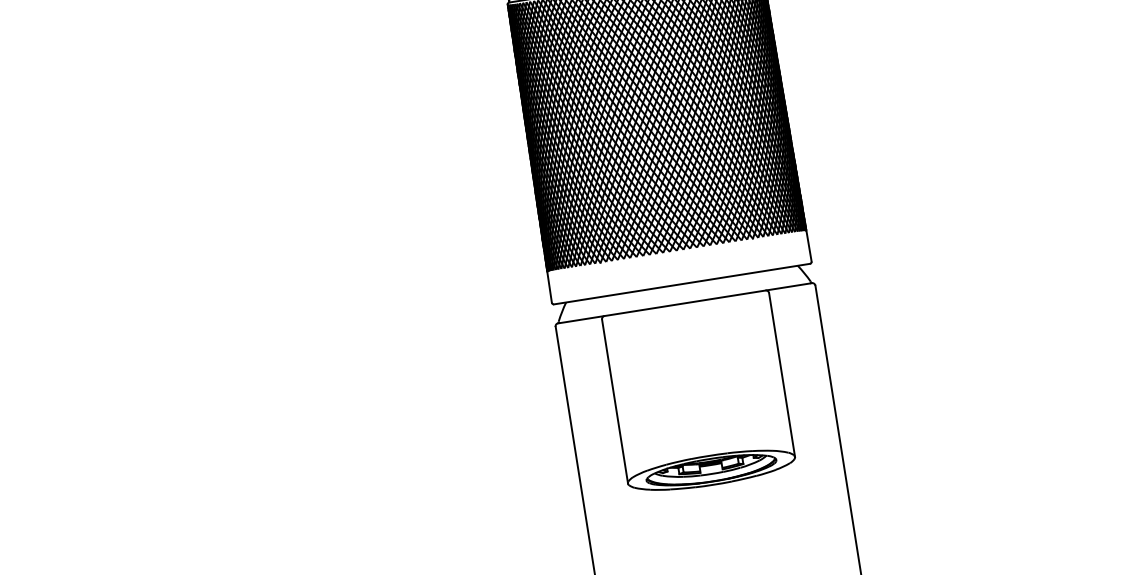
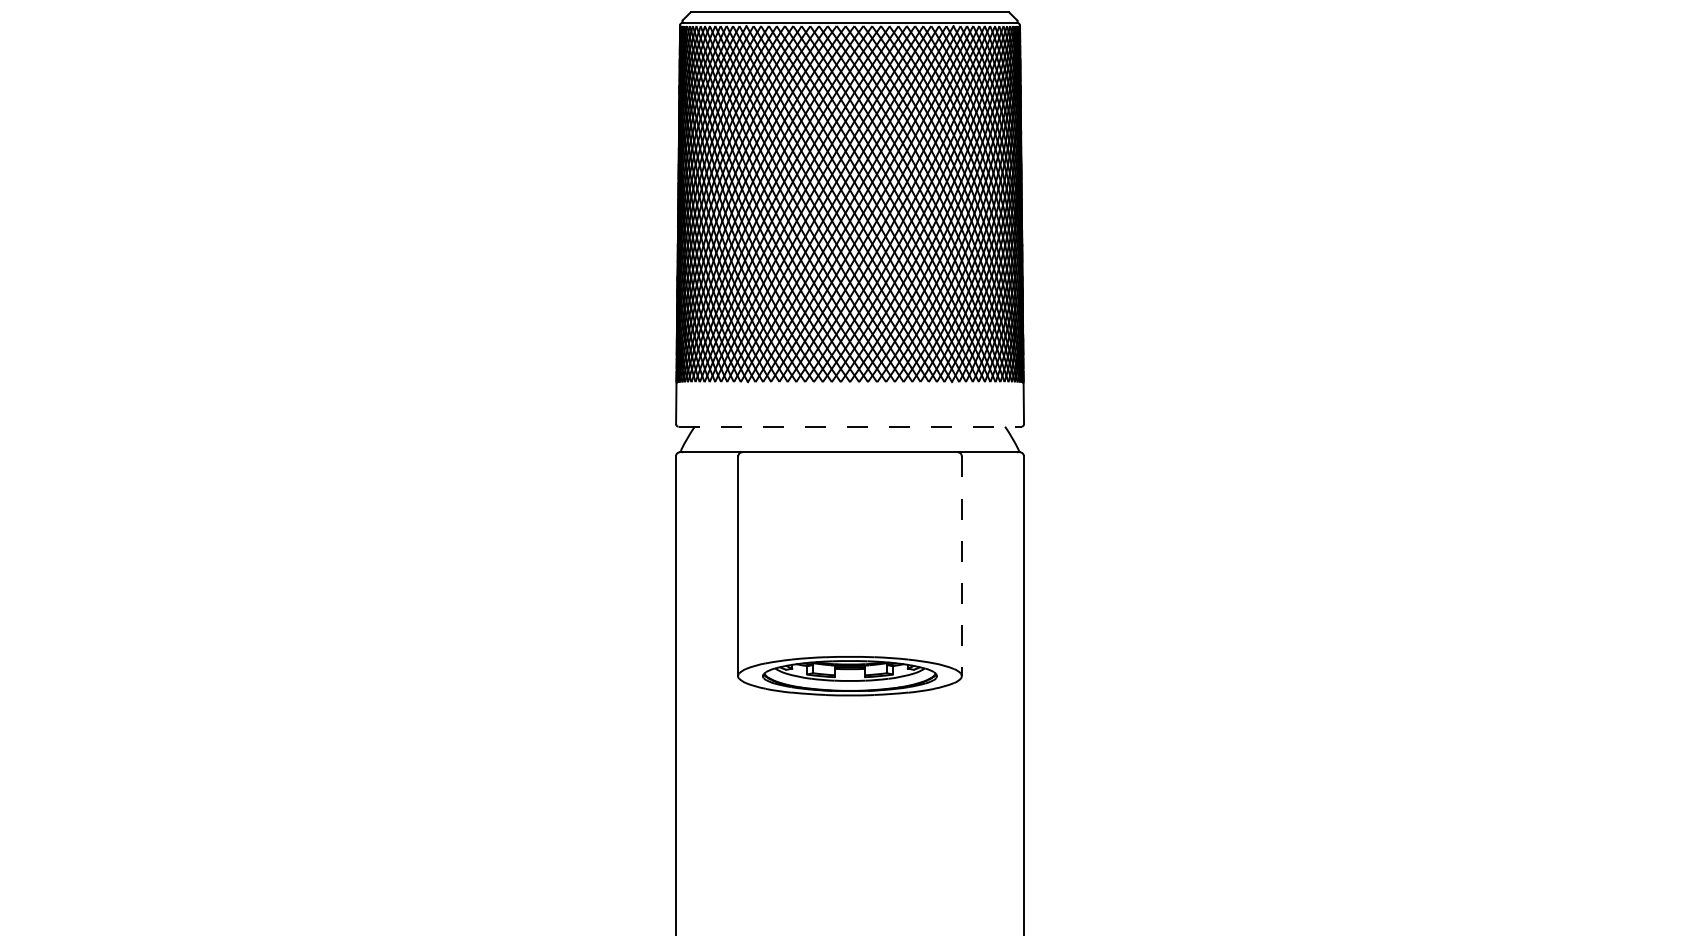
line: (682, 283) -> (850, 426), solid -> dashed
line: (781, 375) -> (961, 566), solid -> dashed

